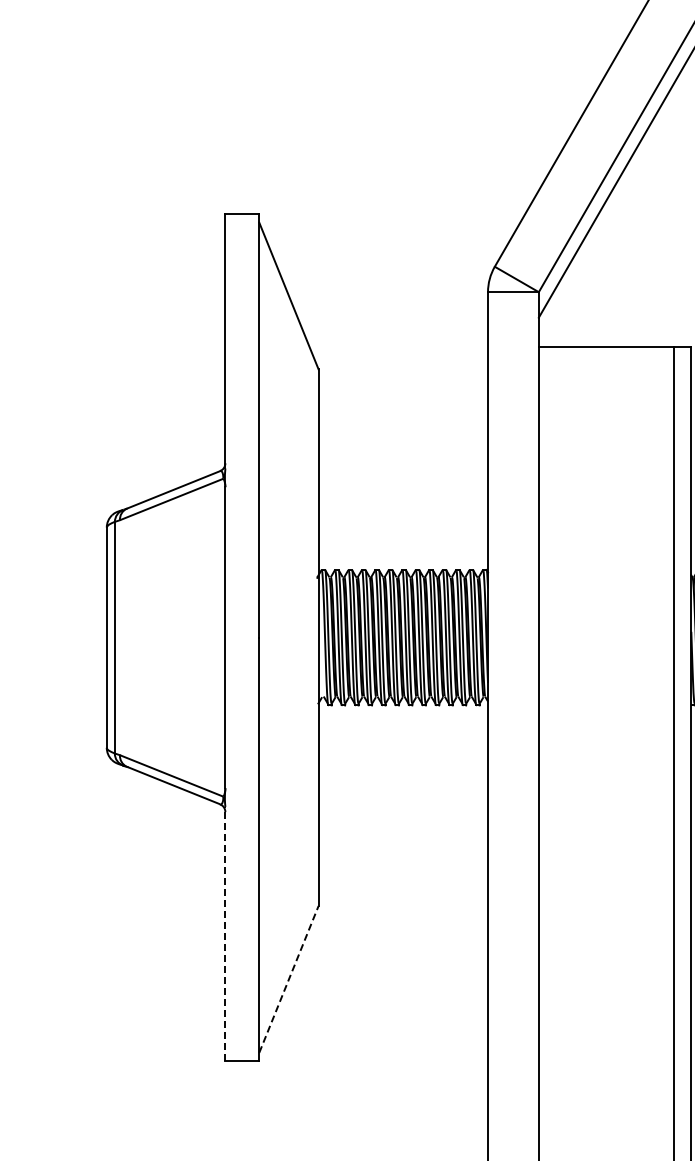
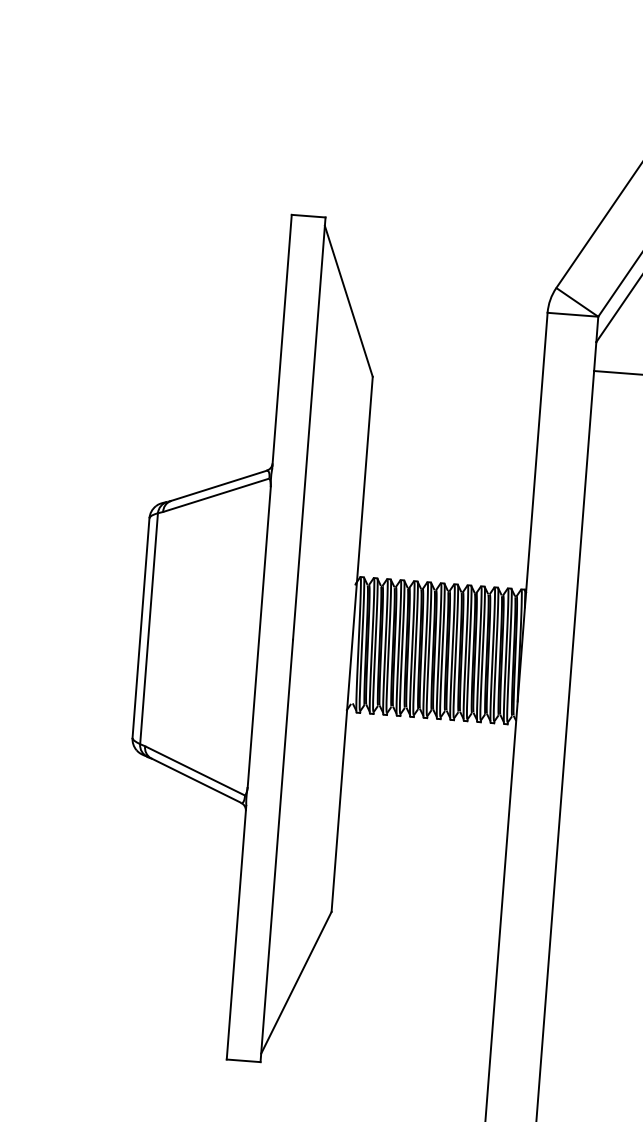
line: (225, 933) -> (236, 932), dashed -> solid
line: (289, 978) -> (297, 981), dashed -> solid

